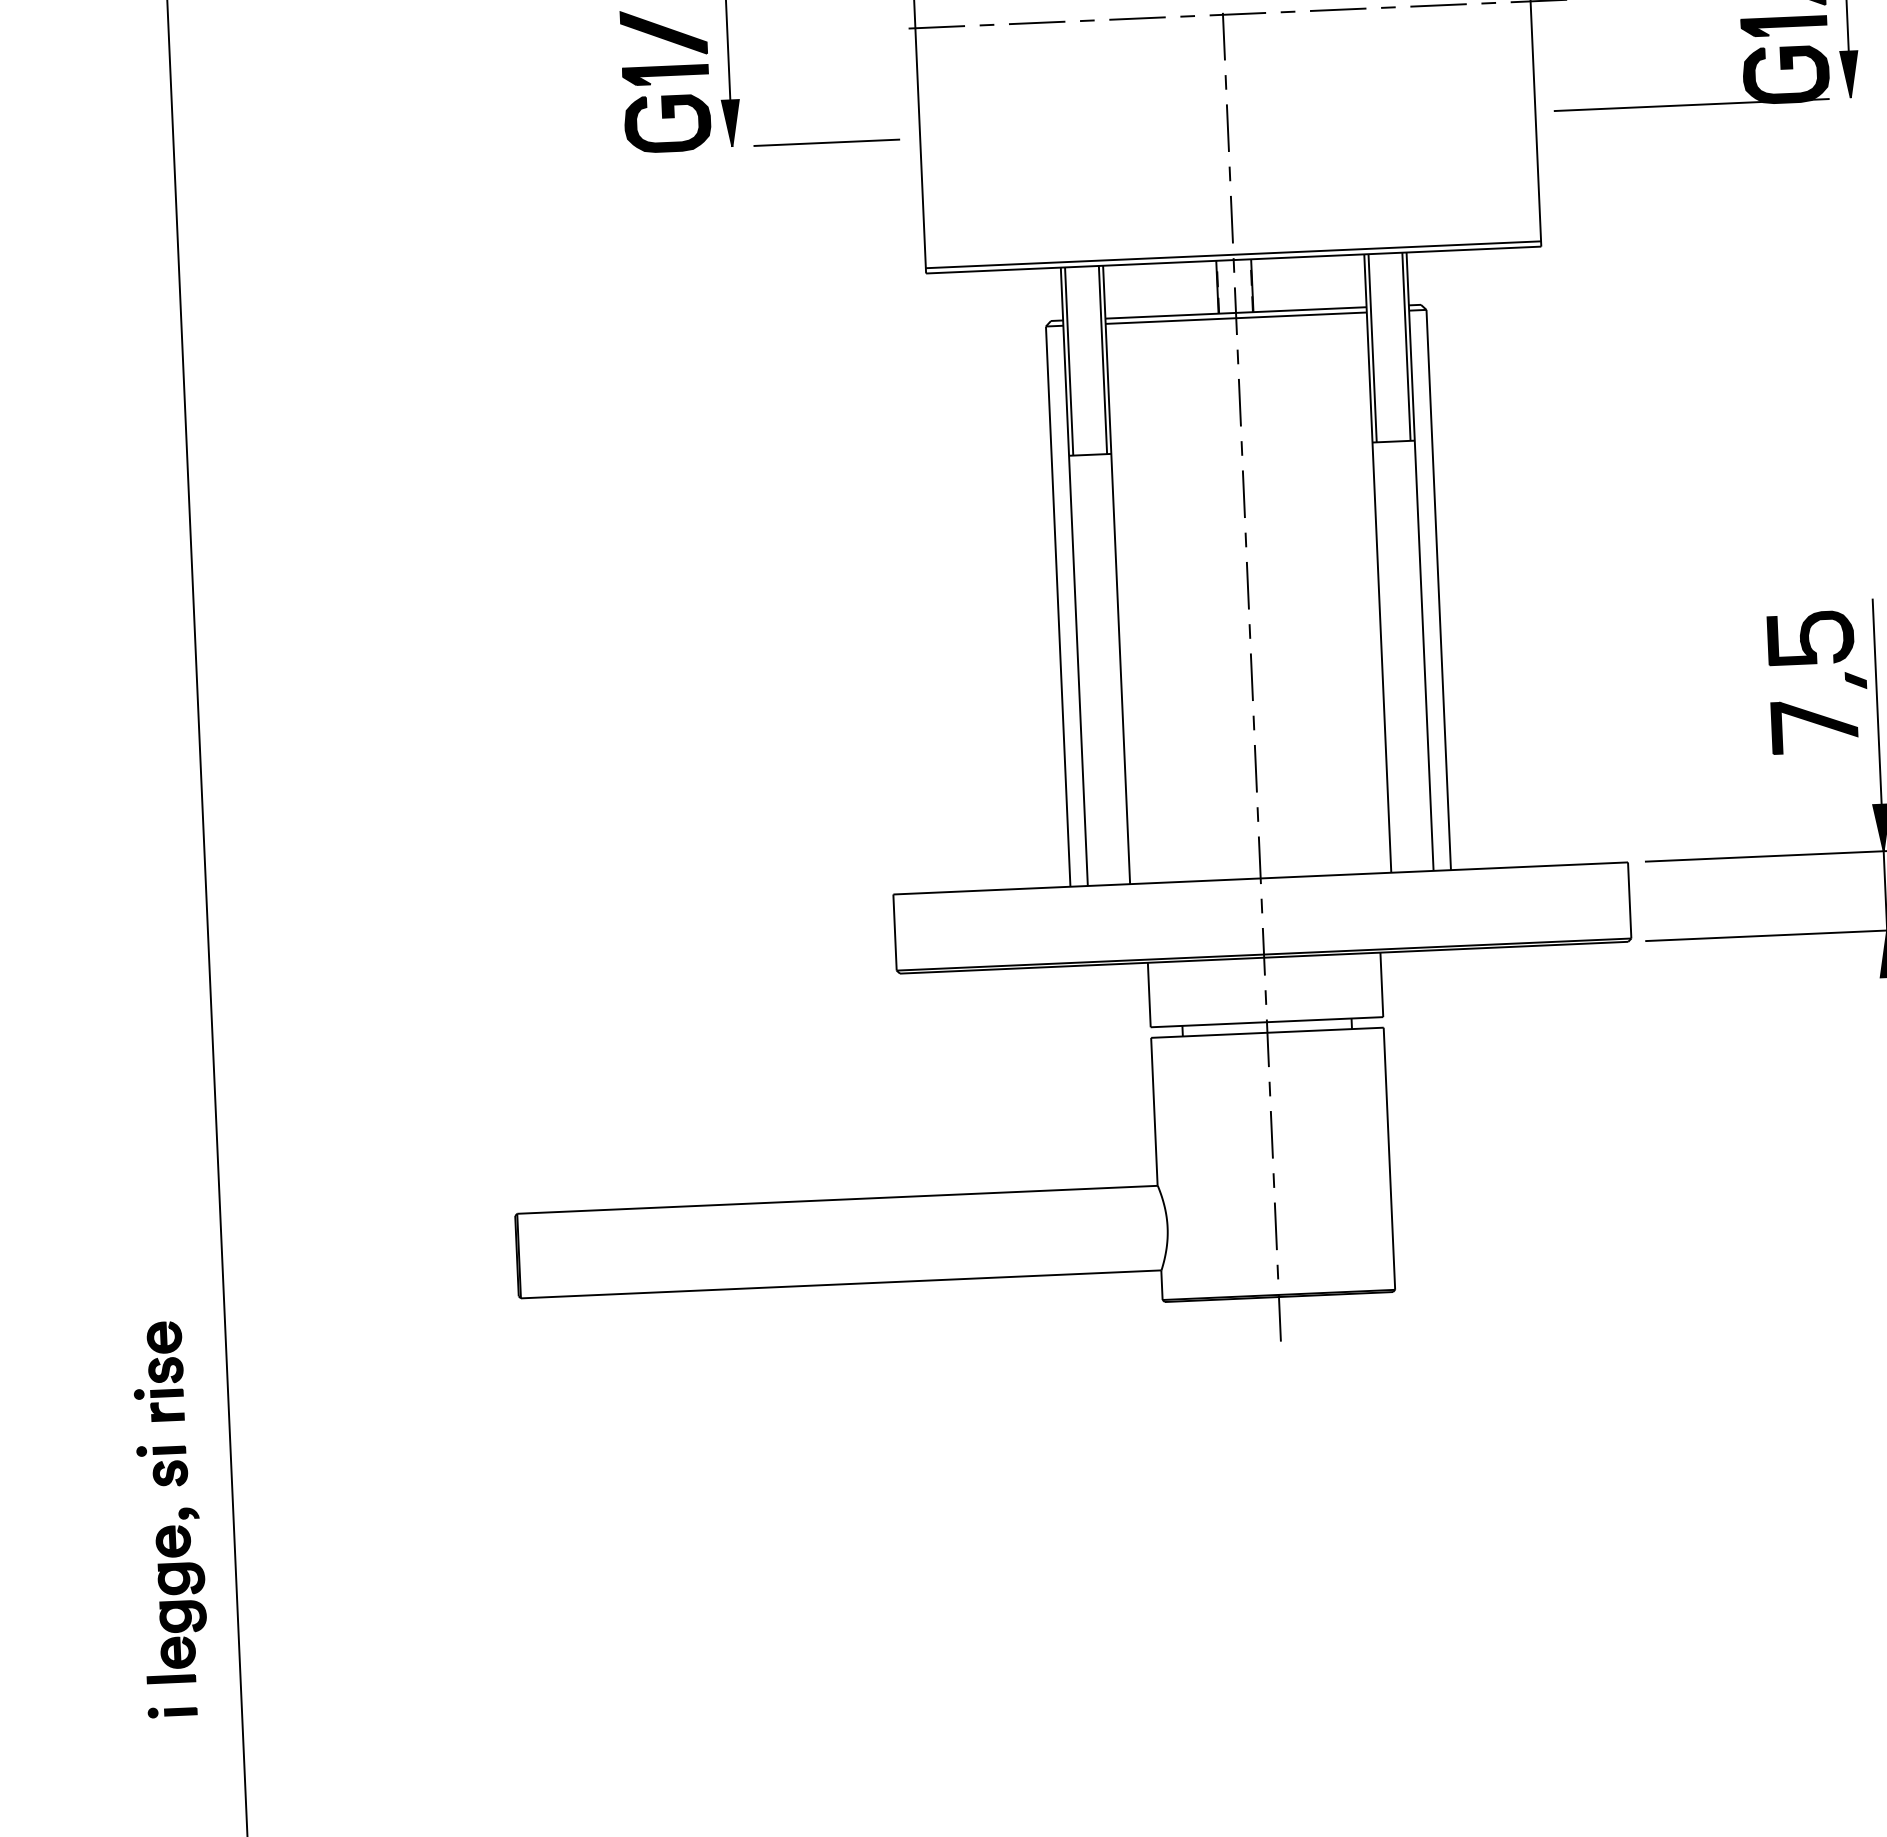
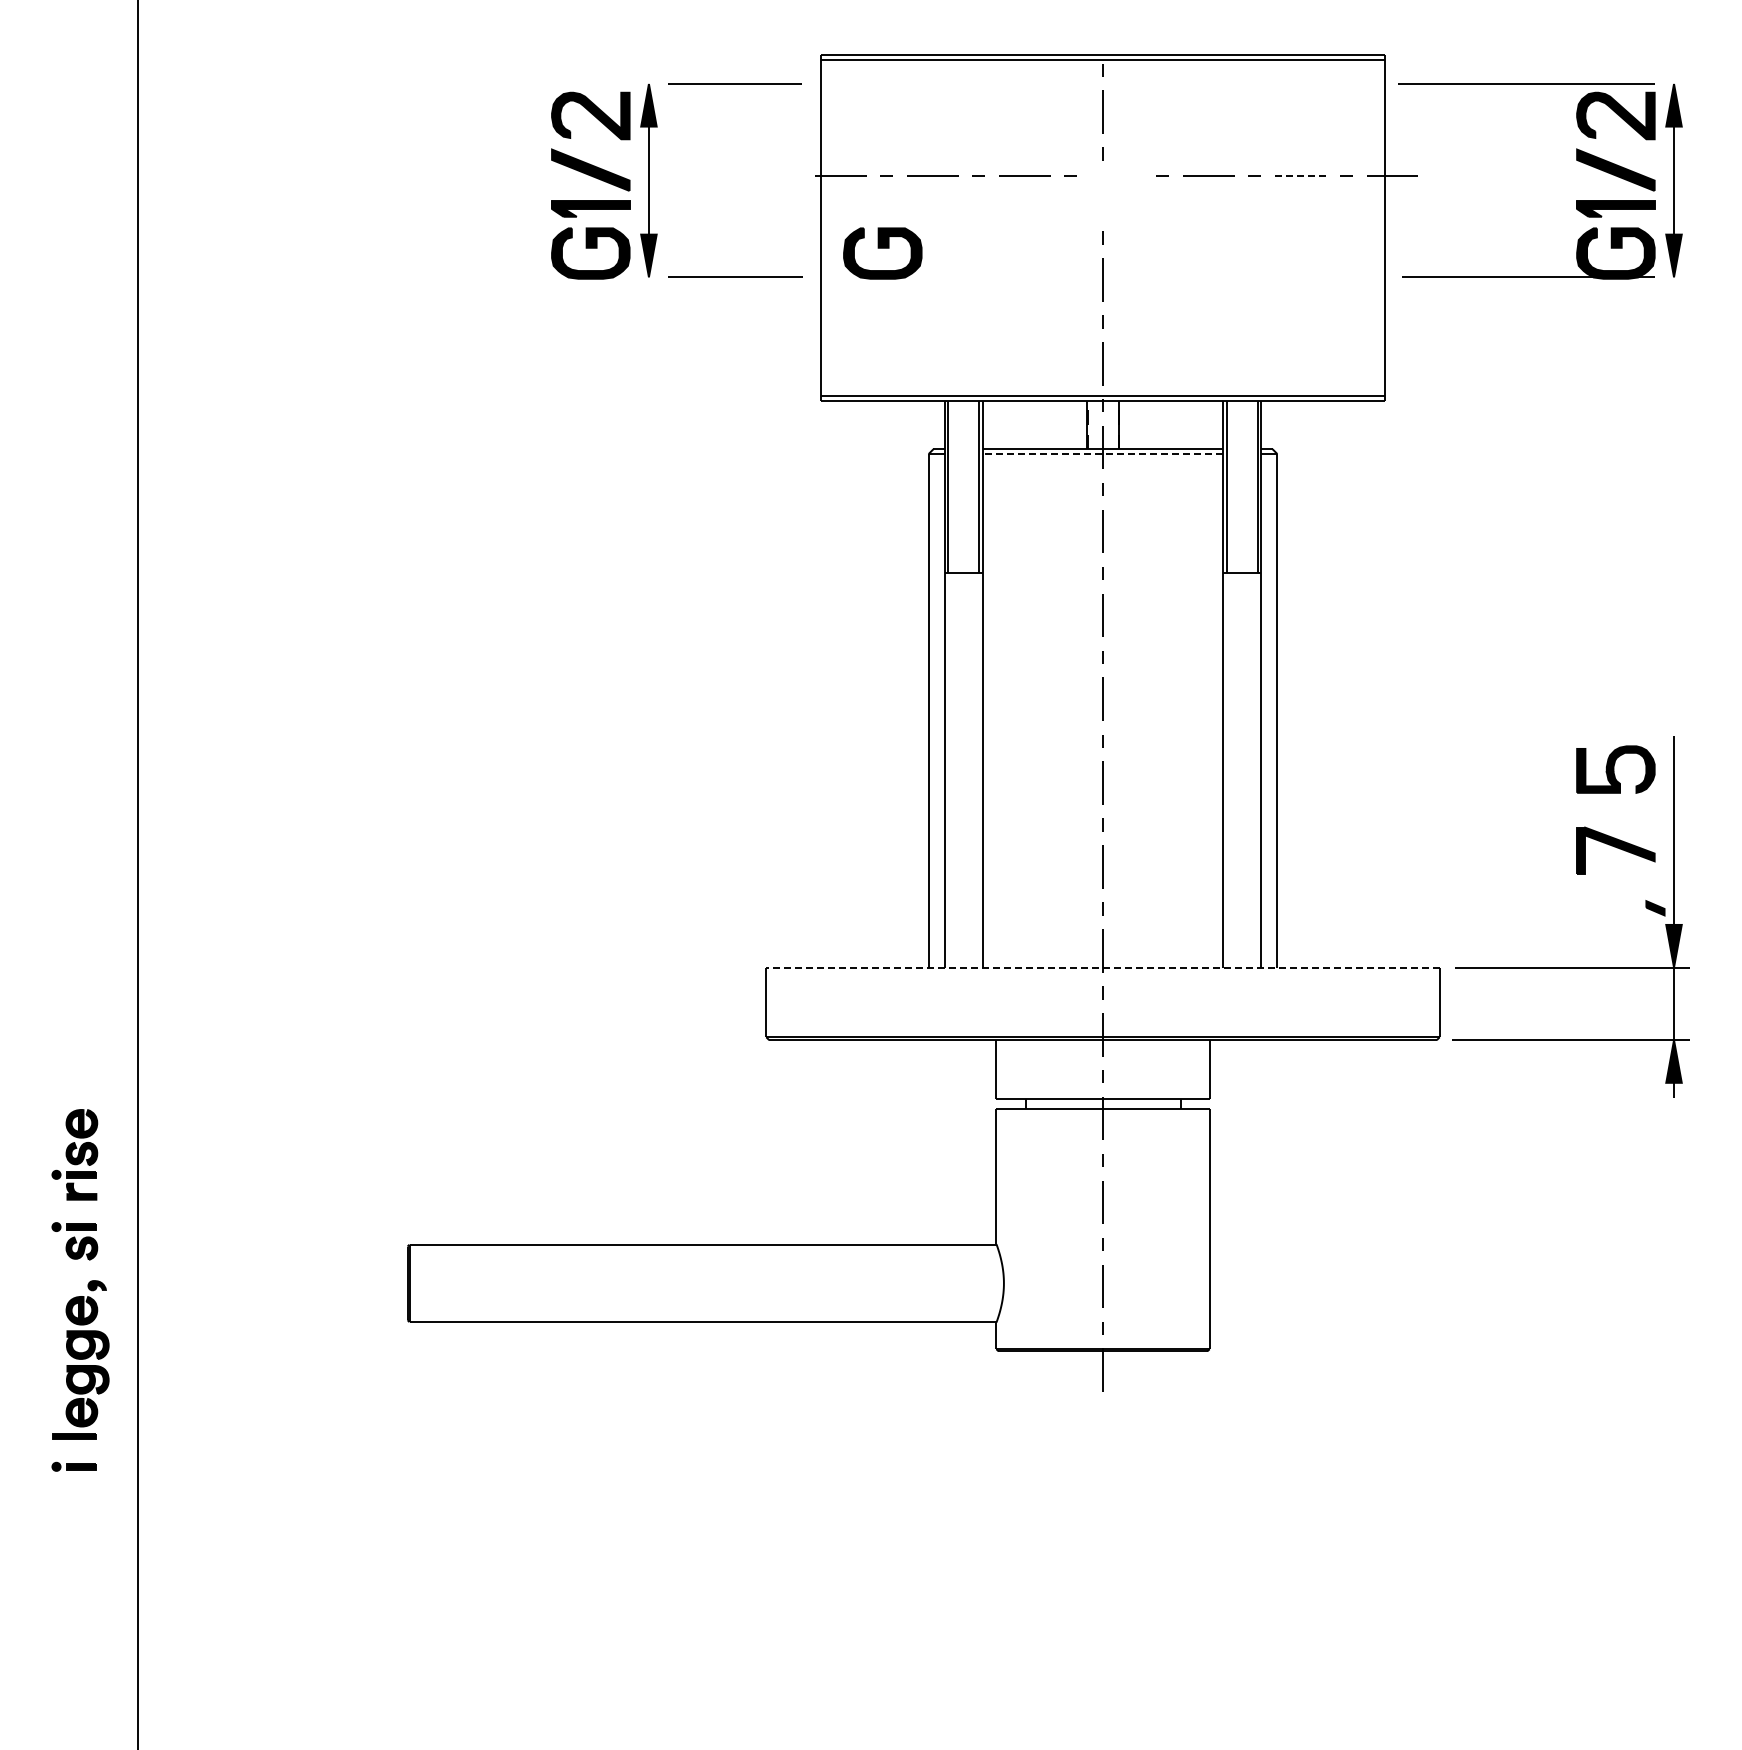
line: (1438, 5) -> (1300, 176), solid -> dashed
part: (1224, 36) -> (1103, 195), removed
part: (986, 109) -> (882, 253), added
line: (1236, 318) -> (1103, 454), solid -> dashed
part: (1855, 680) -> (1655, 908), moved
line: (1261, 878) -> (1103, 967), solid -> dashed
part: (170, 1519) -> (80, 1290), moved

